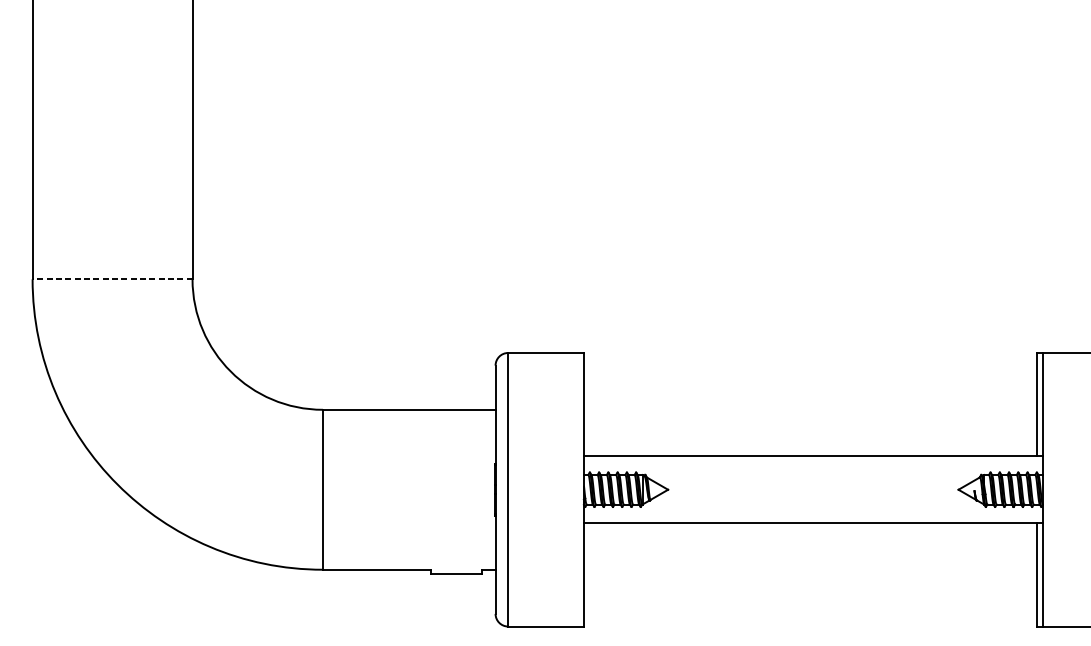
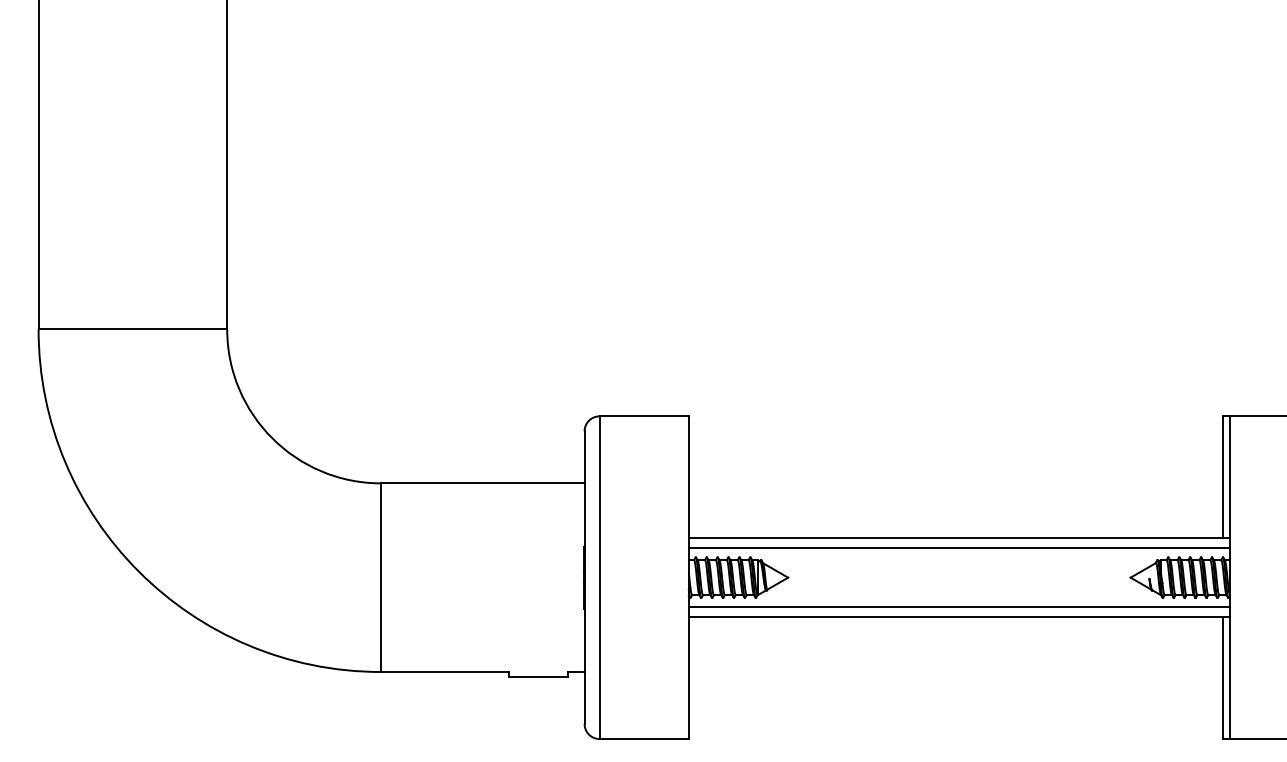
line: (112, 279) -> (132, 329), dashed -> solid
line: (812, 464) -> (958, 547), added
line: (812, 515) -> (958, 607), added

